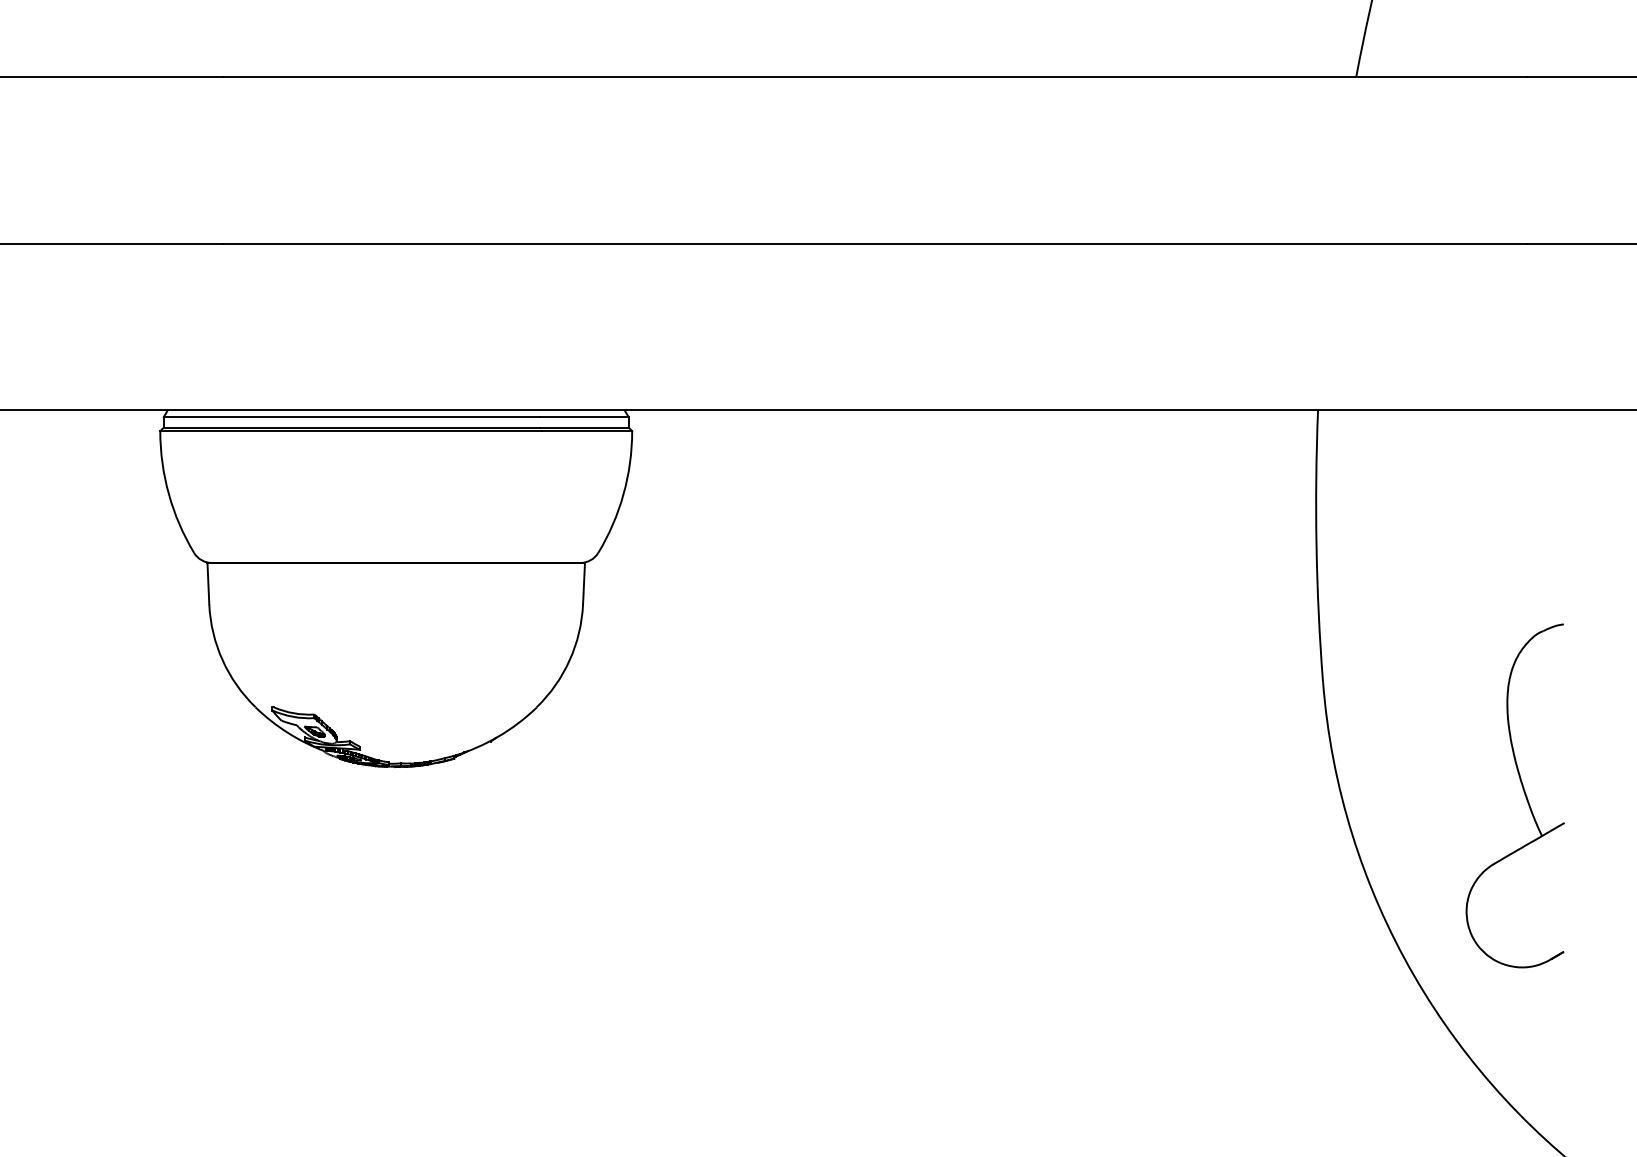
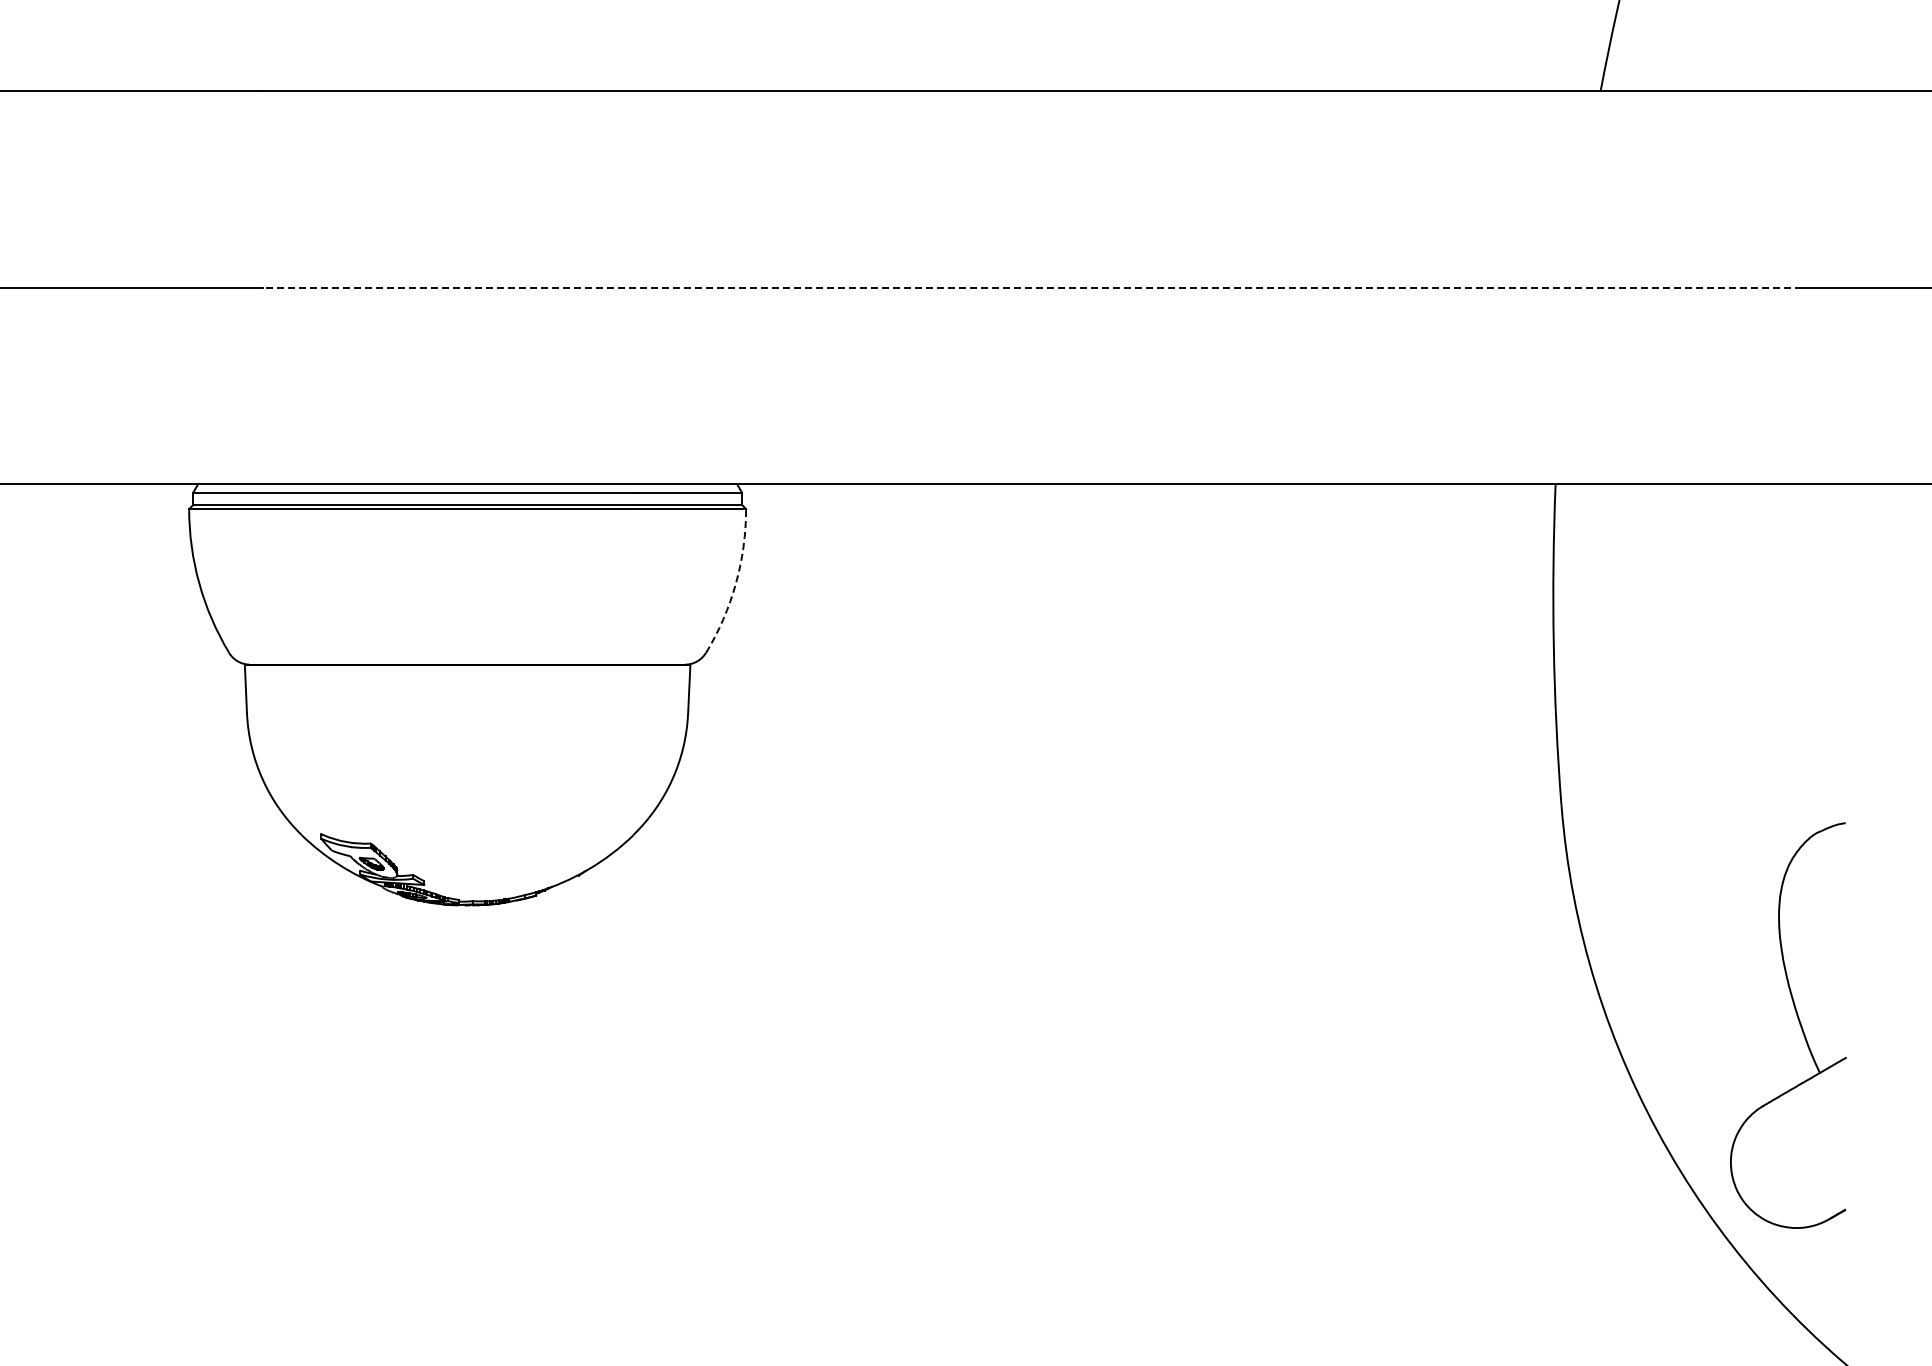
line: (874, 243) -> (1032, 287), solid -> dashed
arc: (623, 494) -> (735, 583), solid -> dashed
part: (1523, 792) -> (1798, 1021), moved

